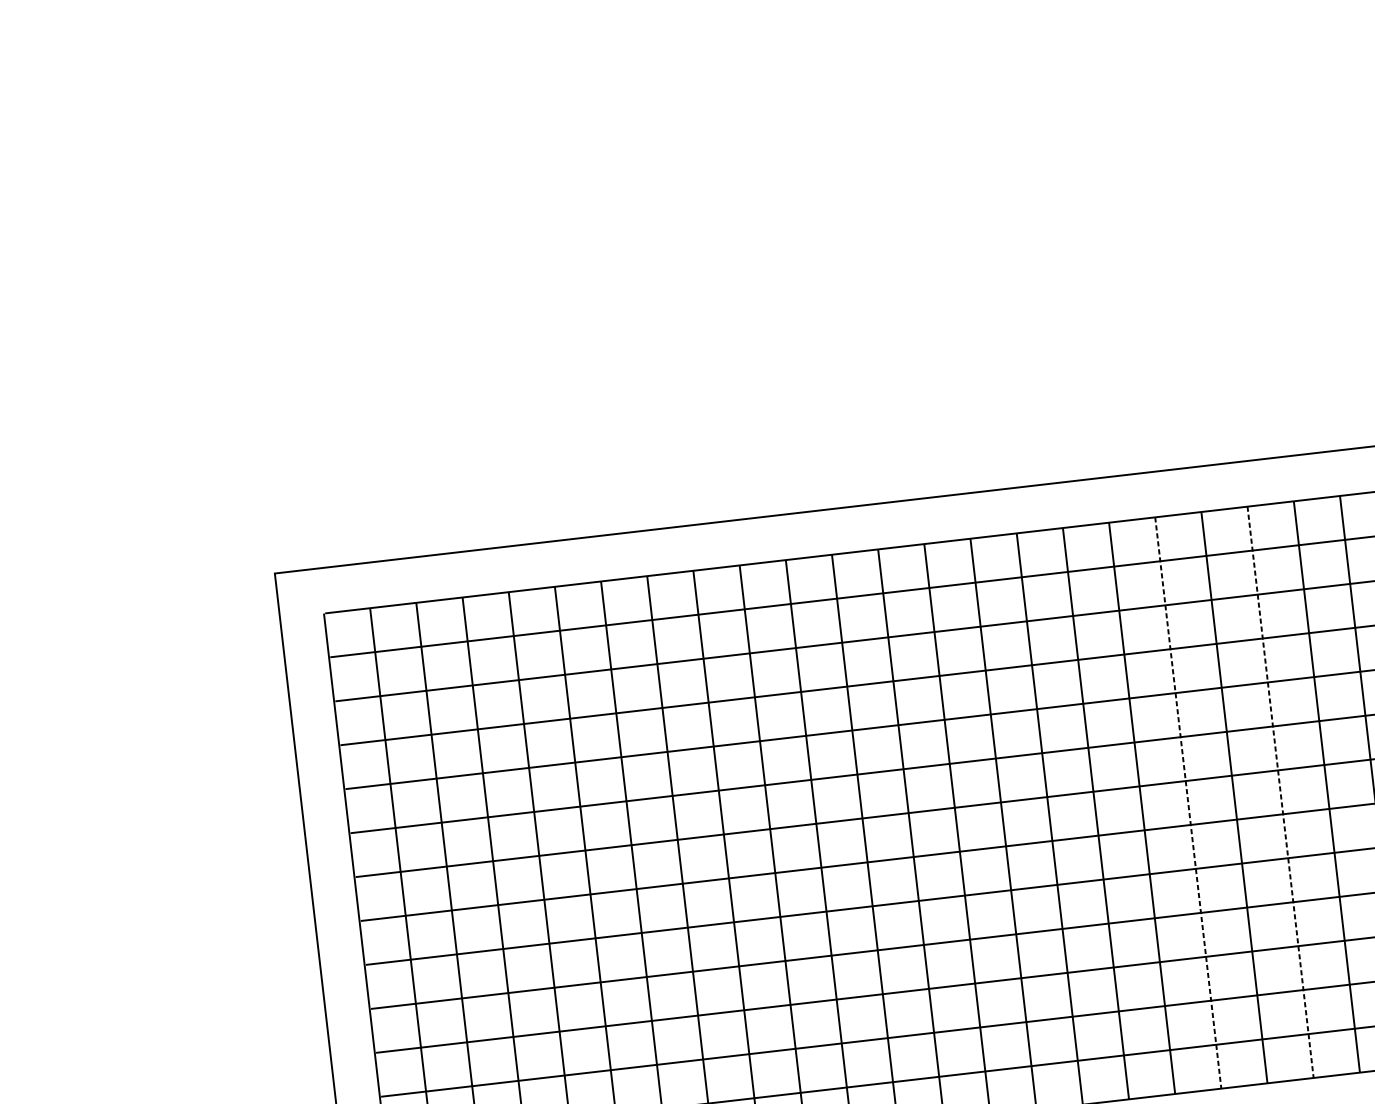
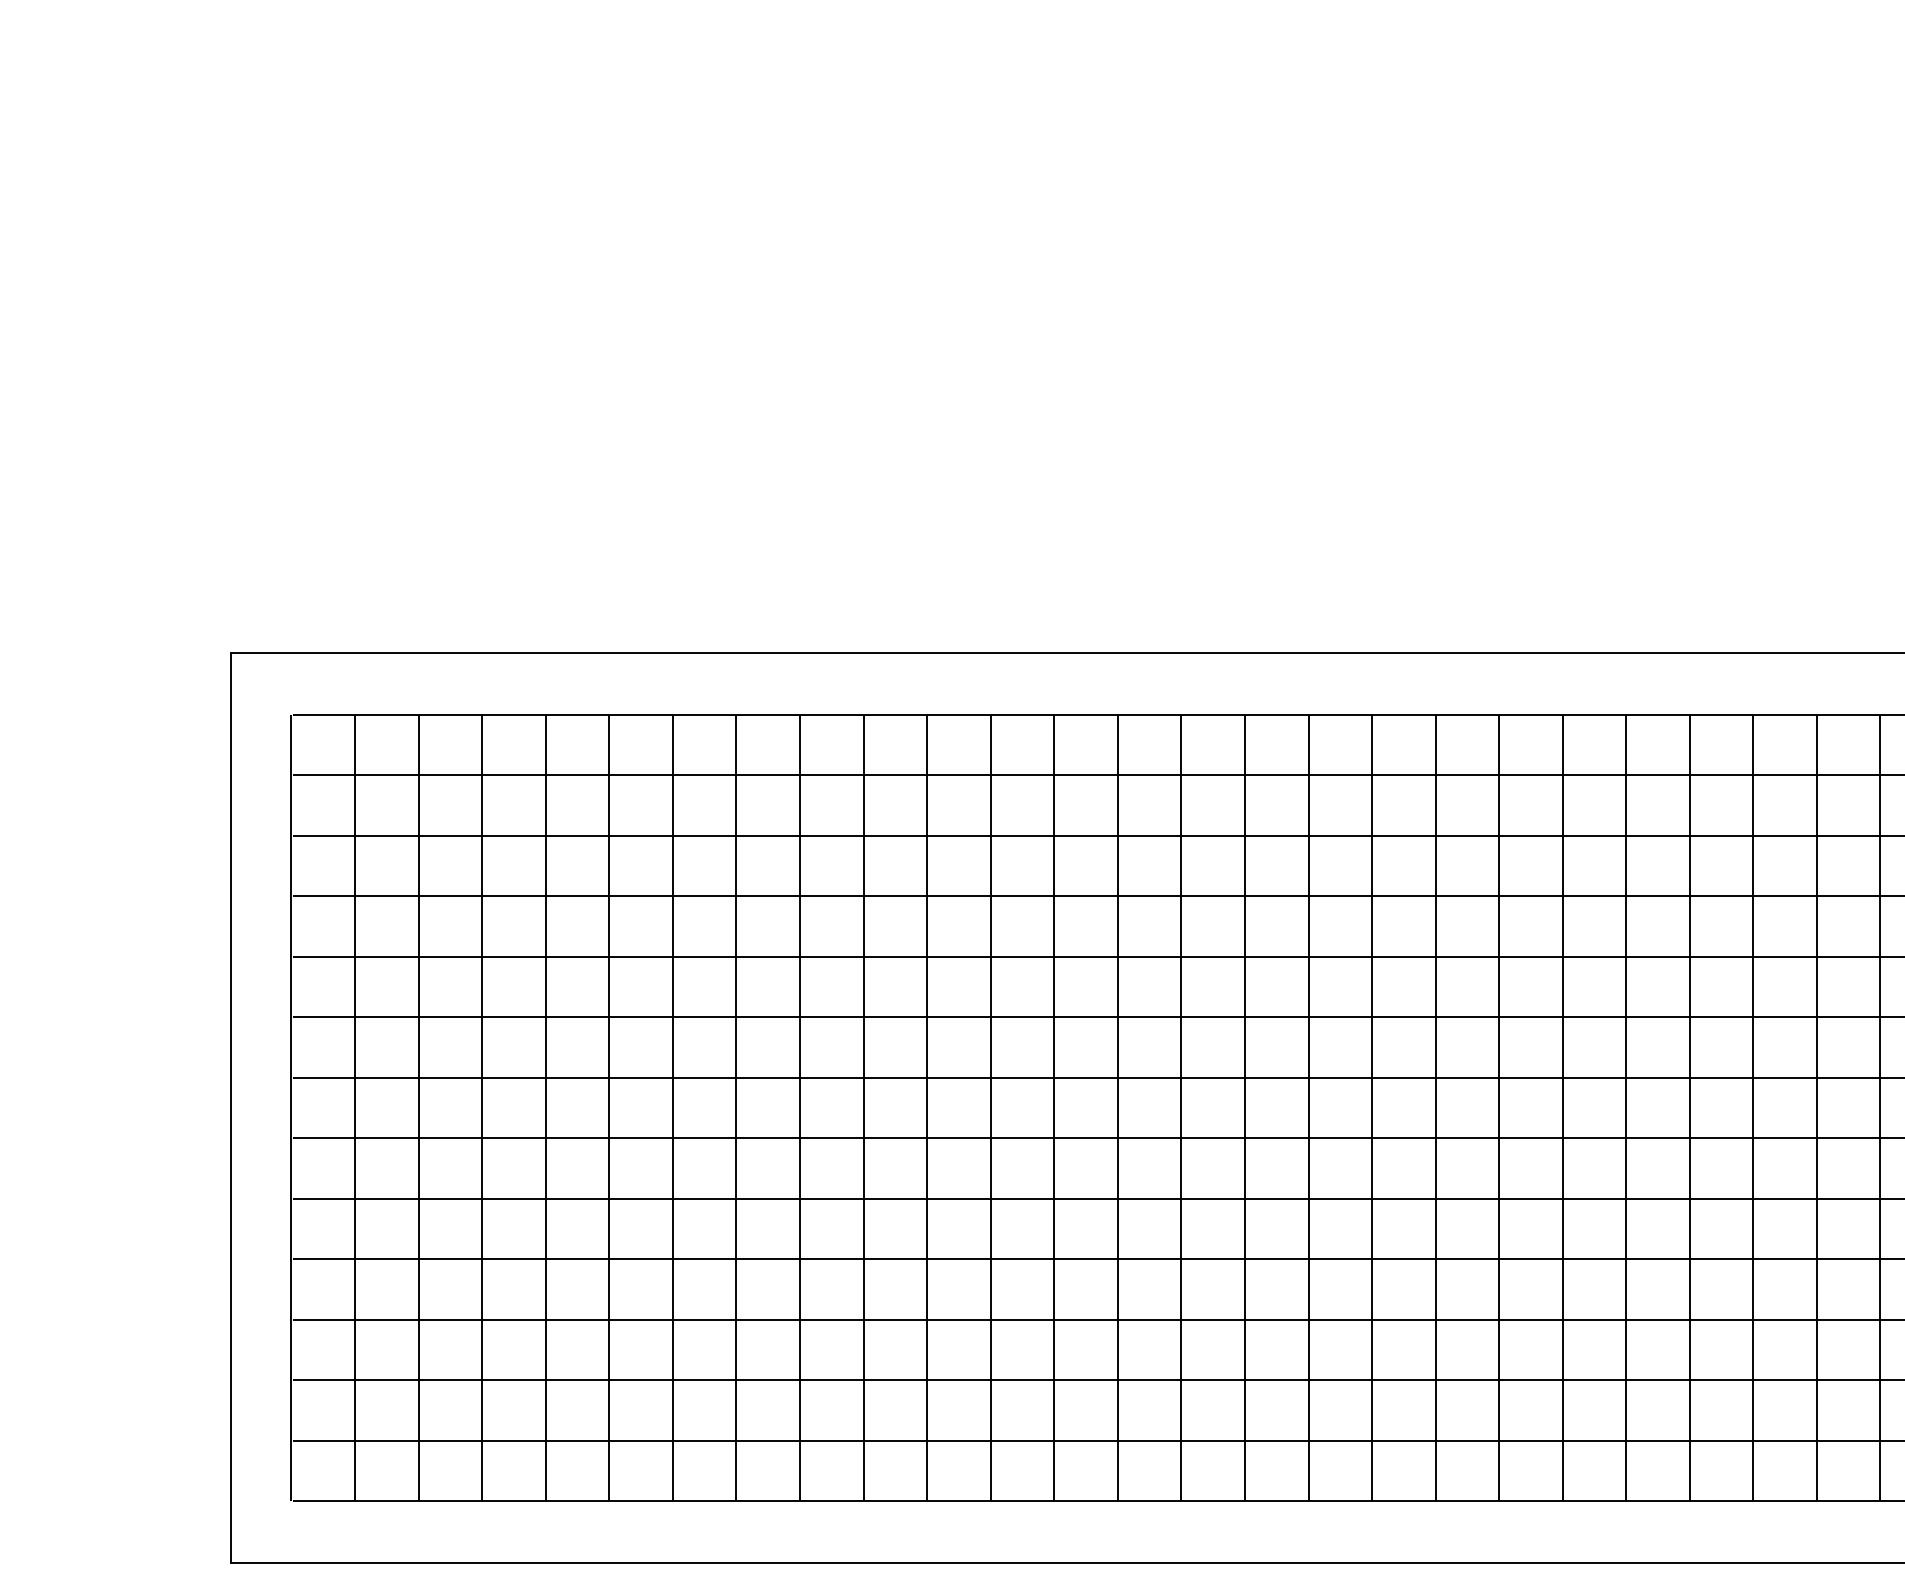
line: (1280, 792) -> (1562, 1108), dashed -> solid
line: (1188, 803) -> (1435, 1108), dashed -> solid

